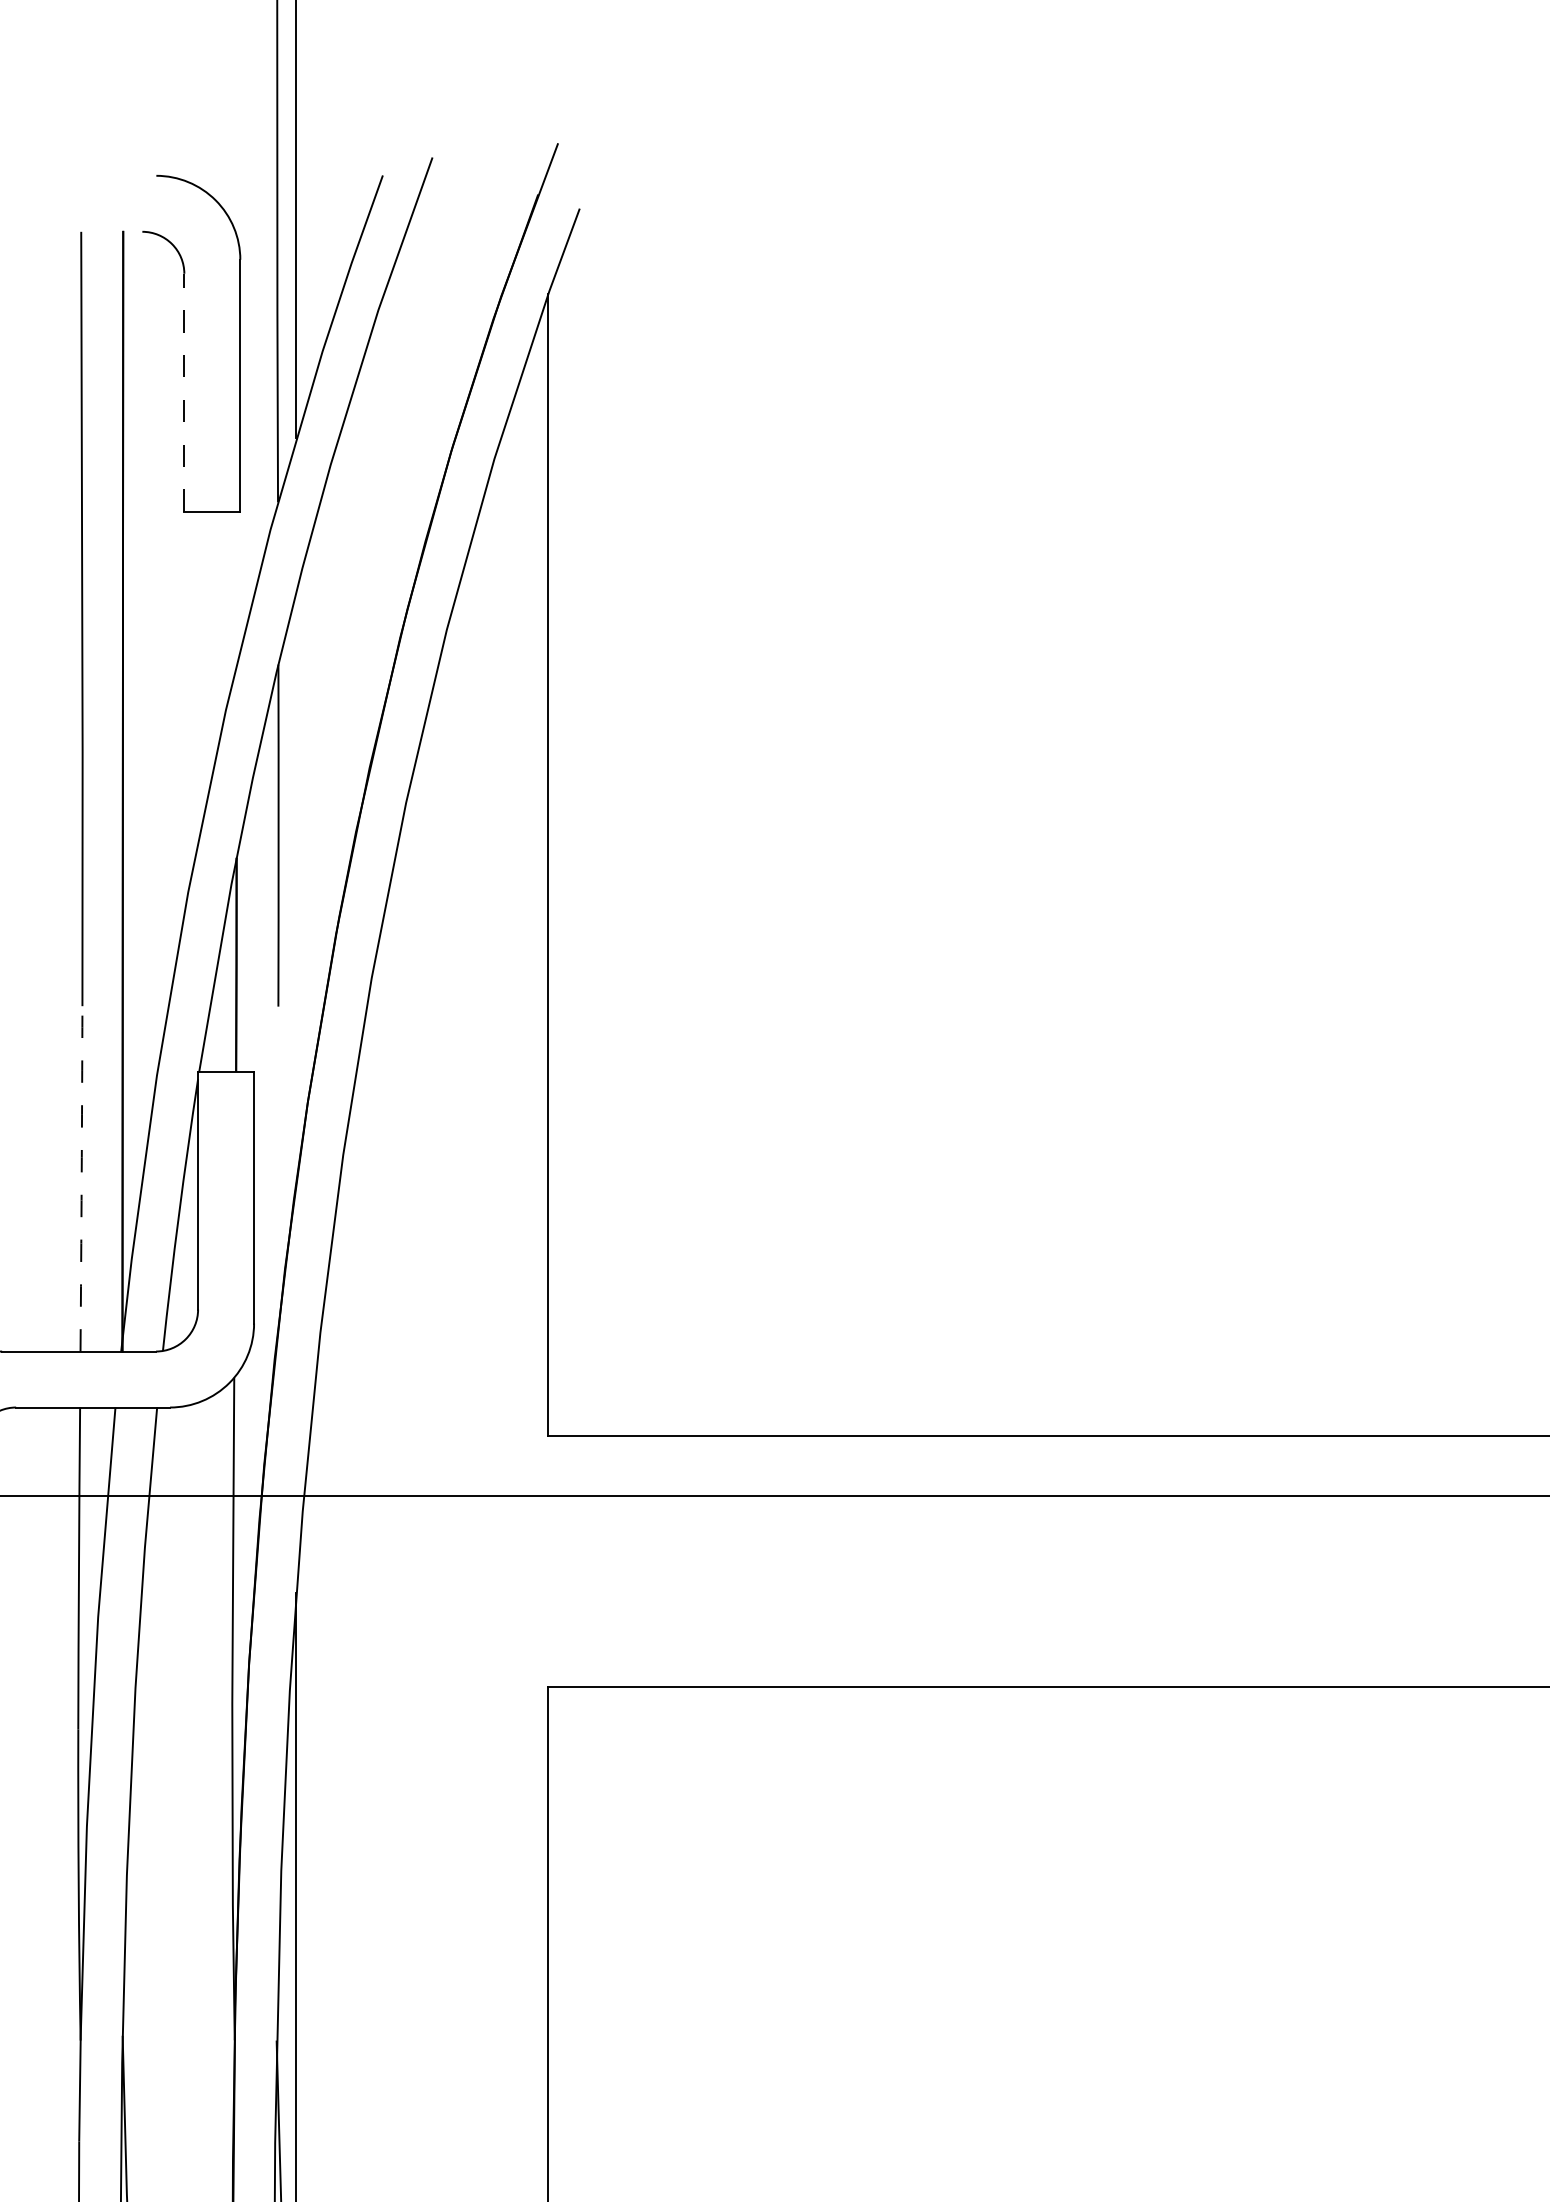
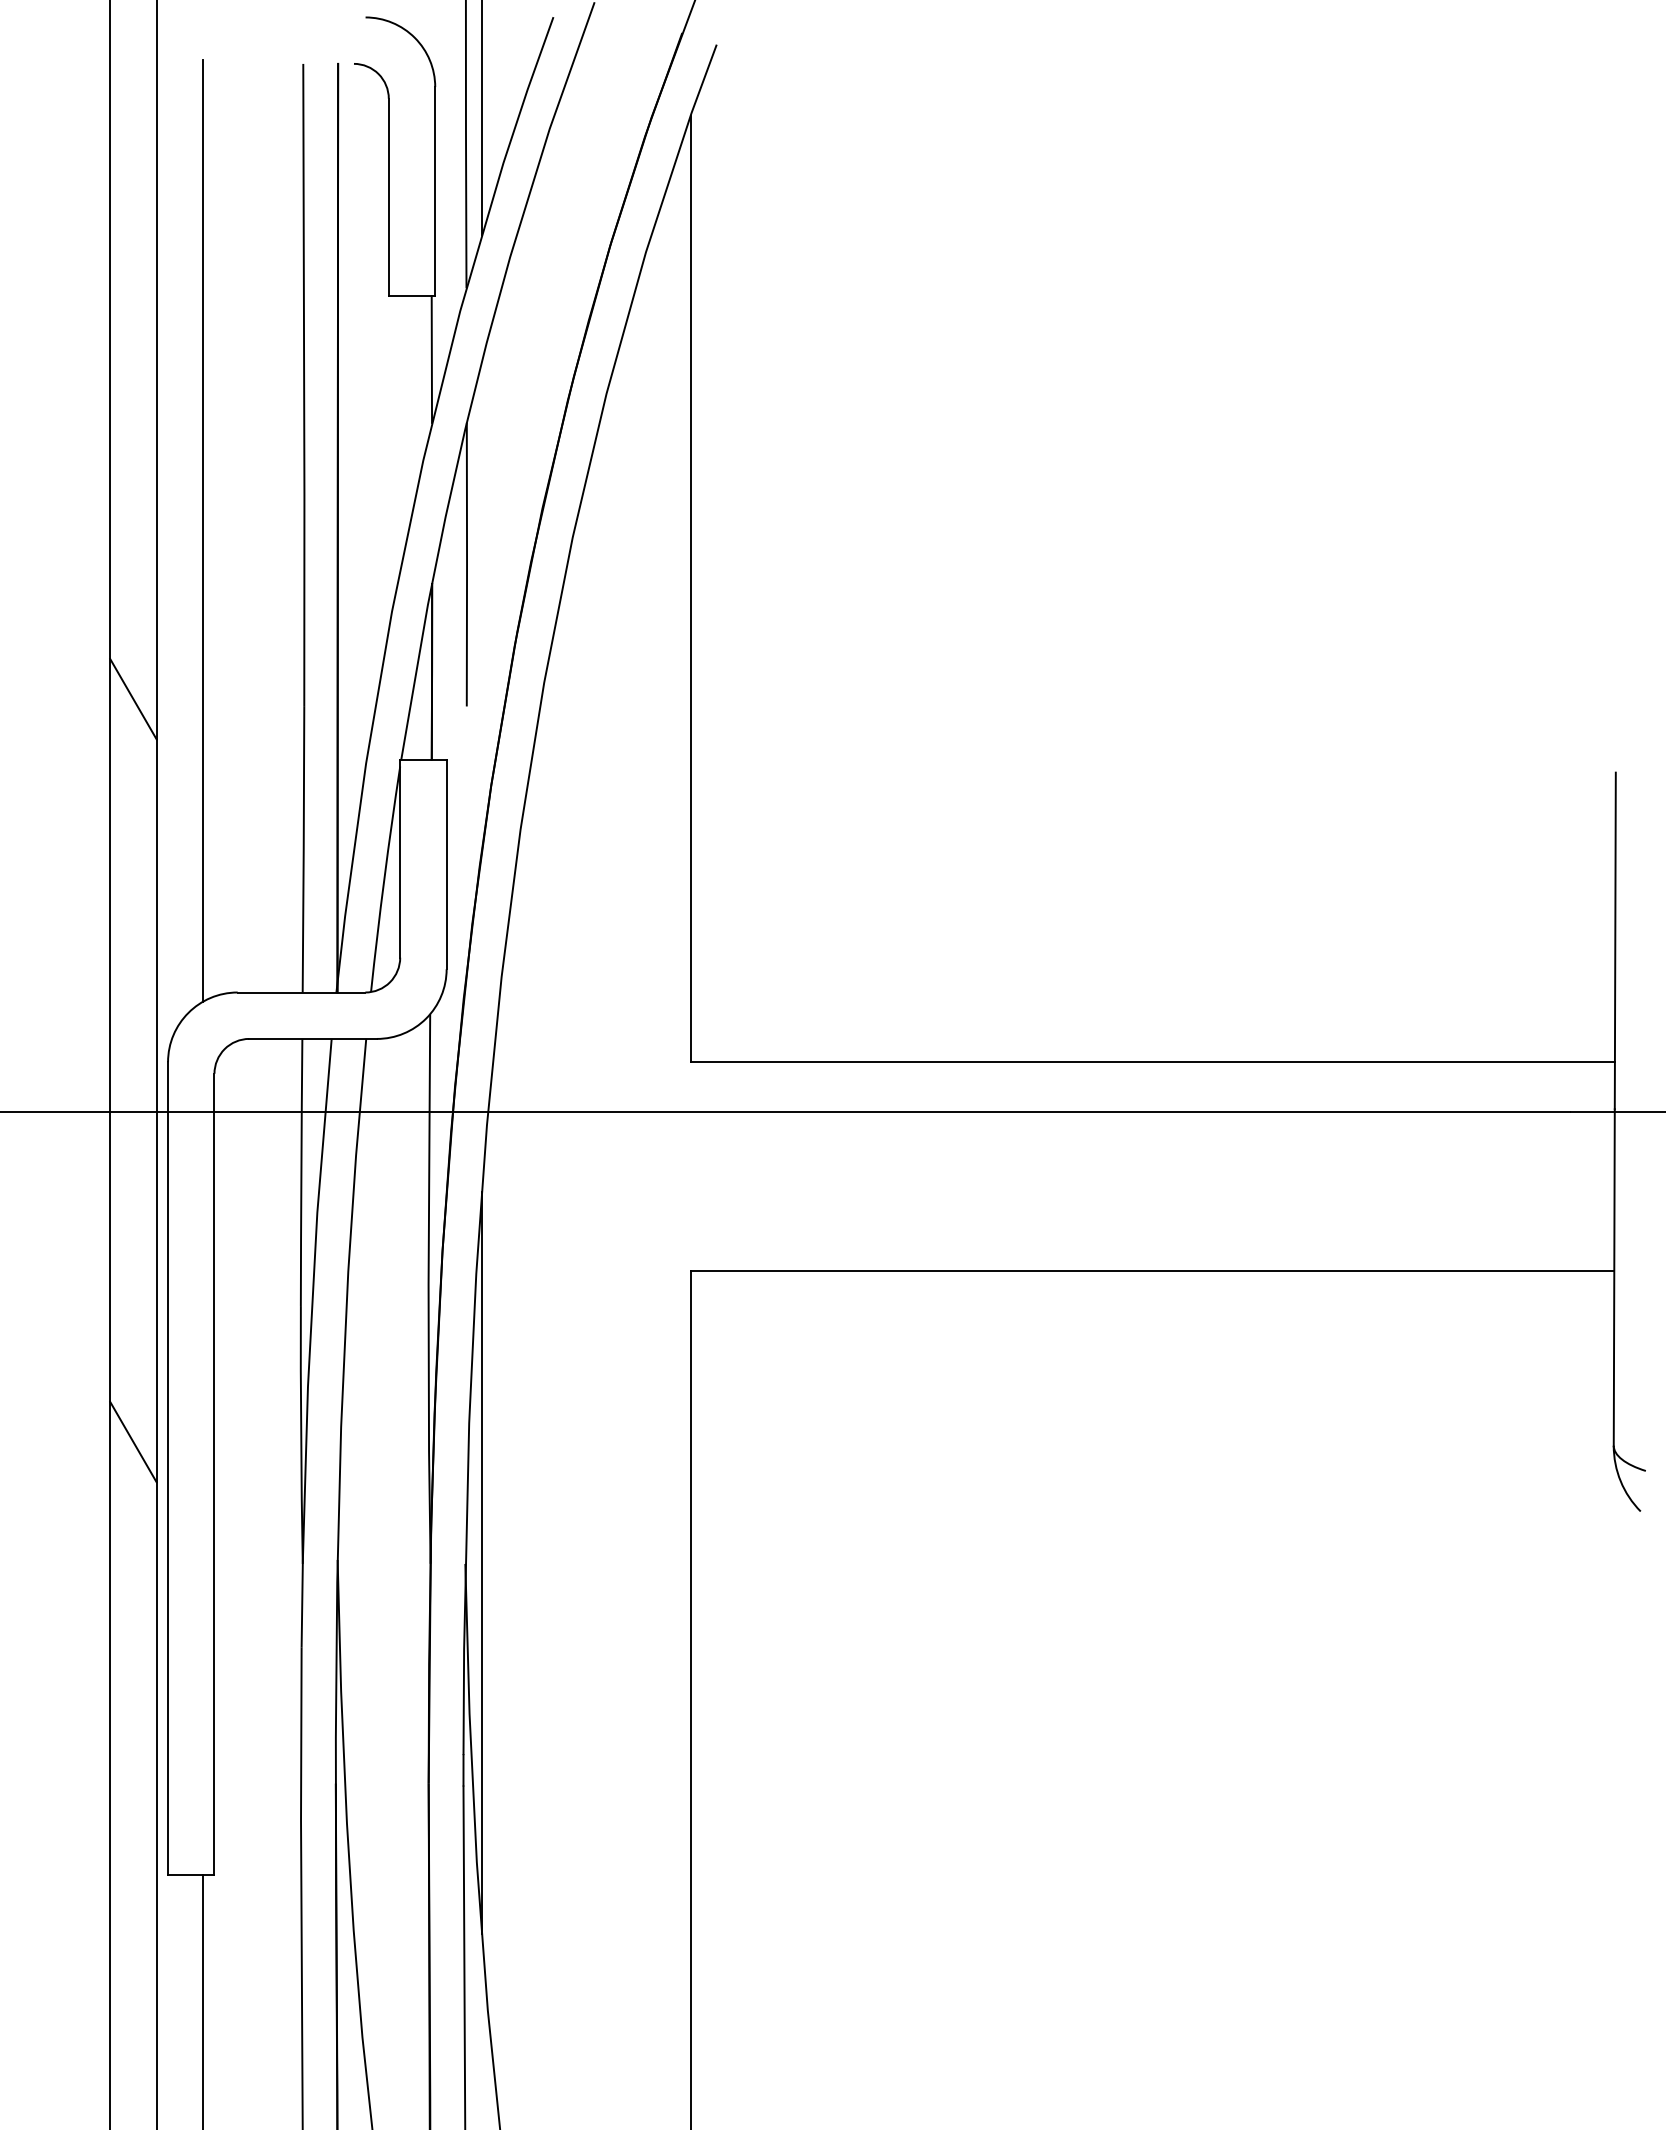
line: (183, 392) -> (388, 197), dashed -> solid
line: (235, 588) -> (431, 359), added
arc: (81, 1179) -> (303, 849), dashed -> solid

